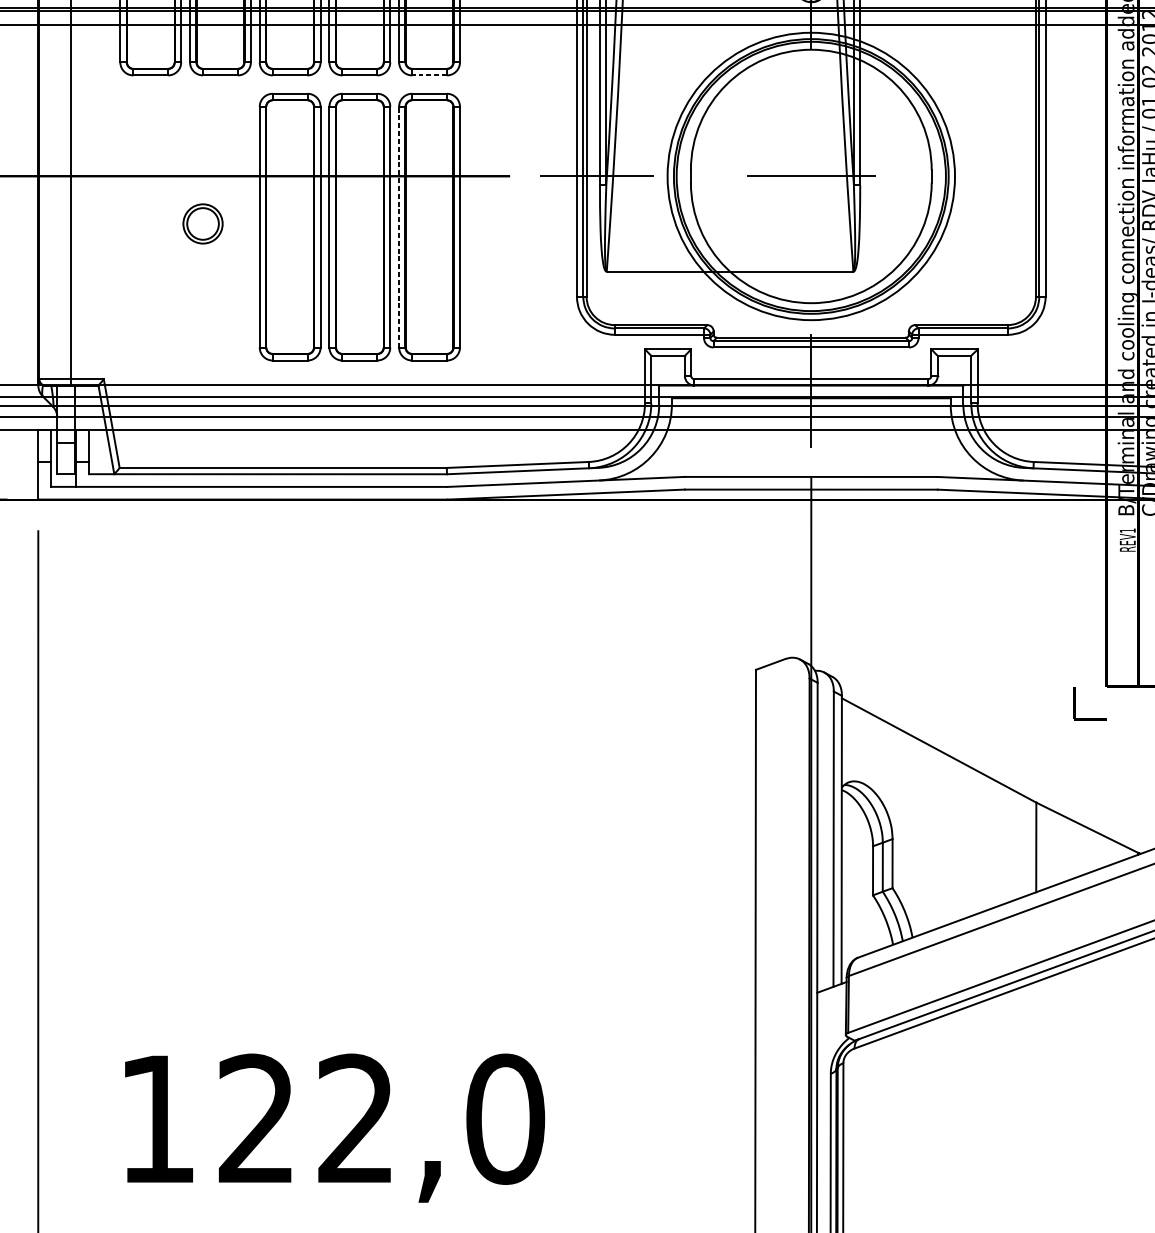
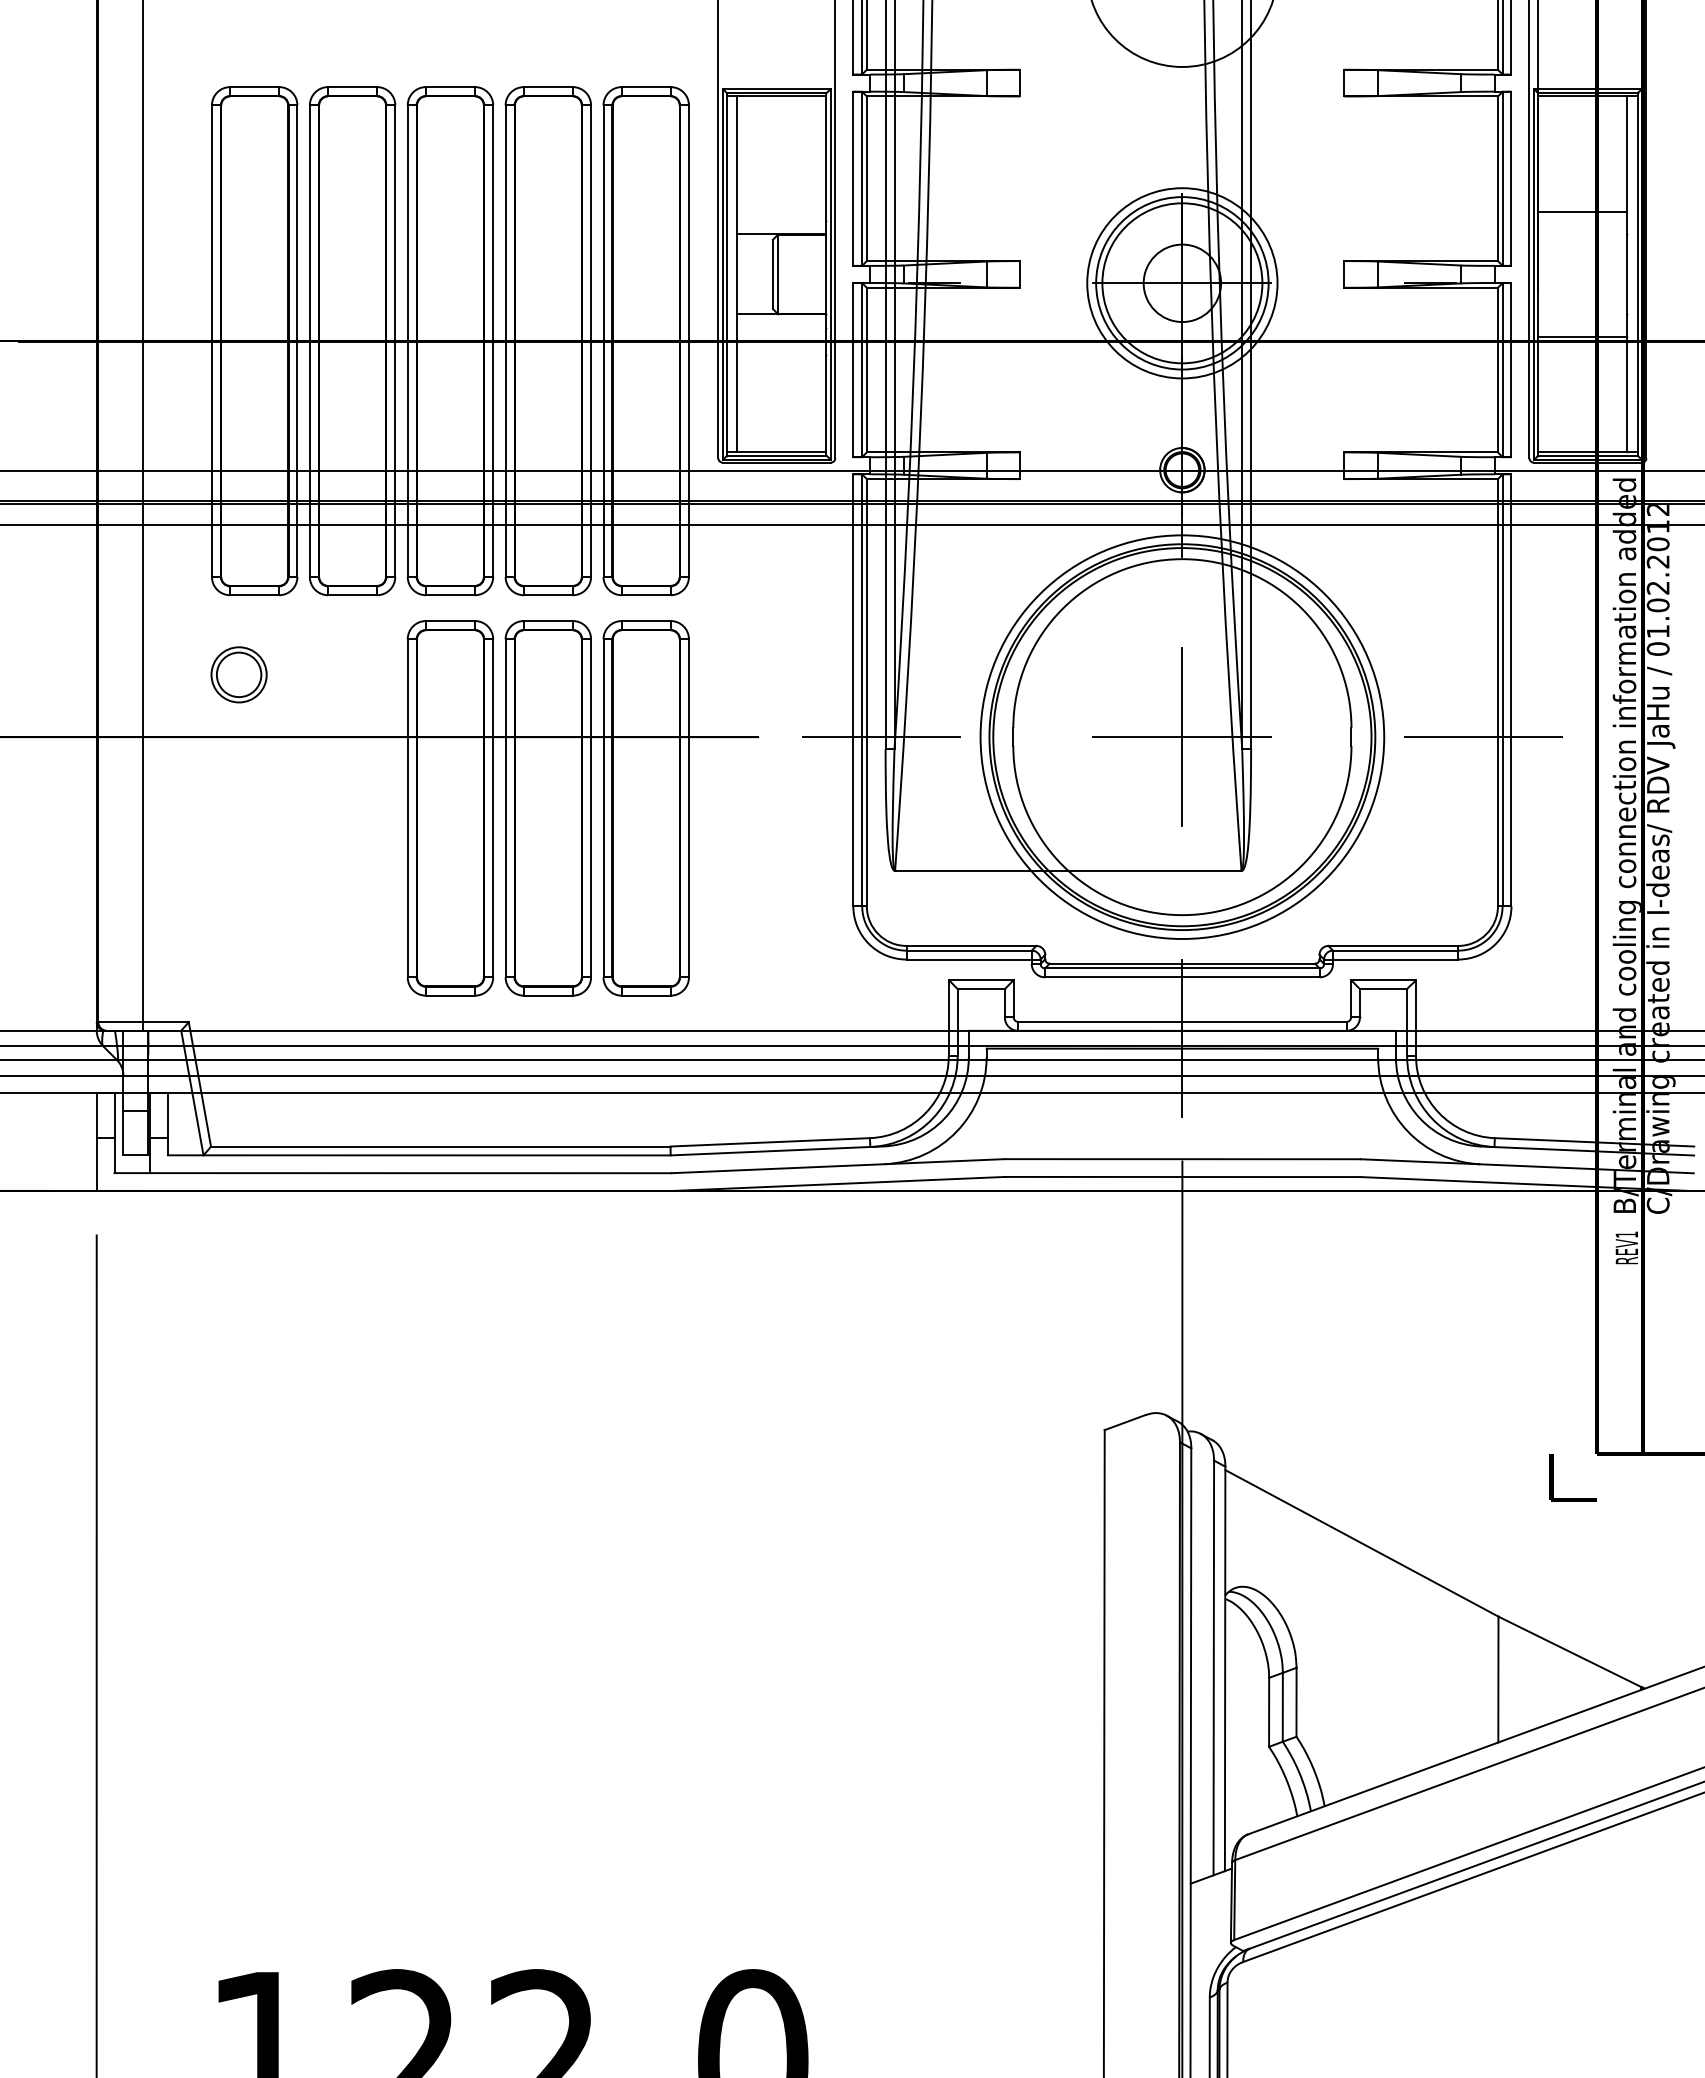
line: (429, 75) -> (645, 595), dashed -> solid
line: (811, 176) -> (1182, 737), added
line: (1025, 176) -> (1483, 737), added
part: (202, 223) -> (238, 674), moved
line: (399, 226) -> (603, 807), dashed -> solid

